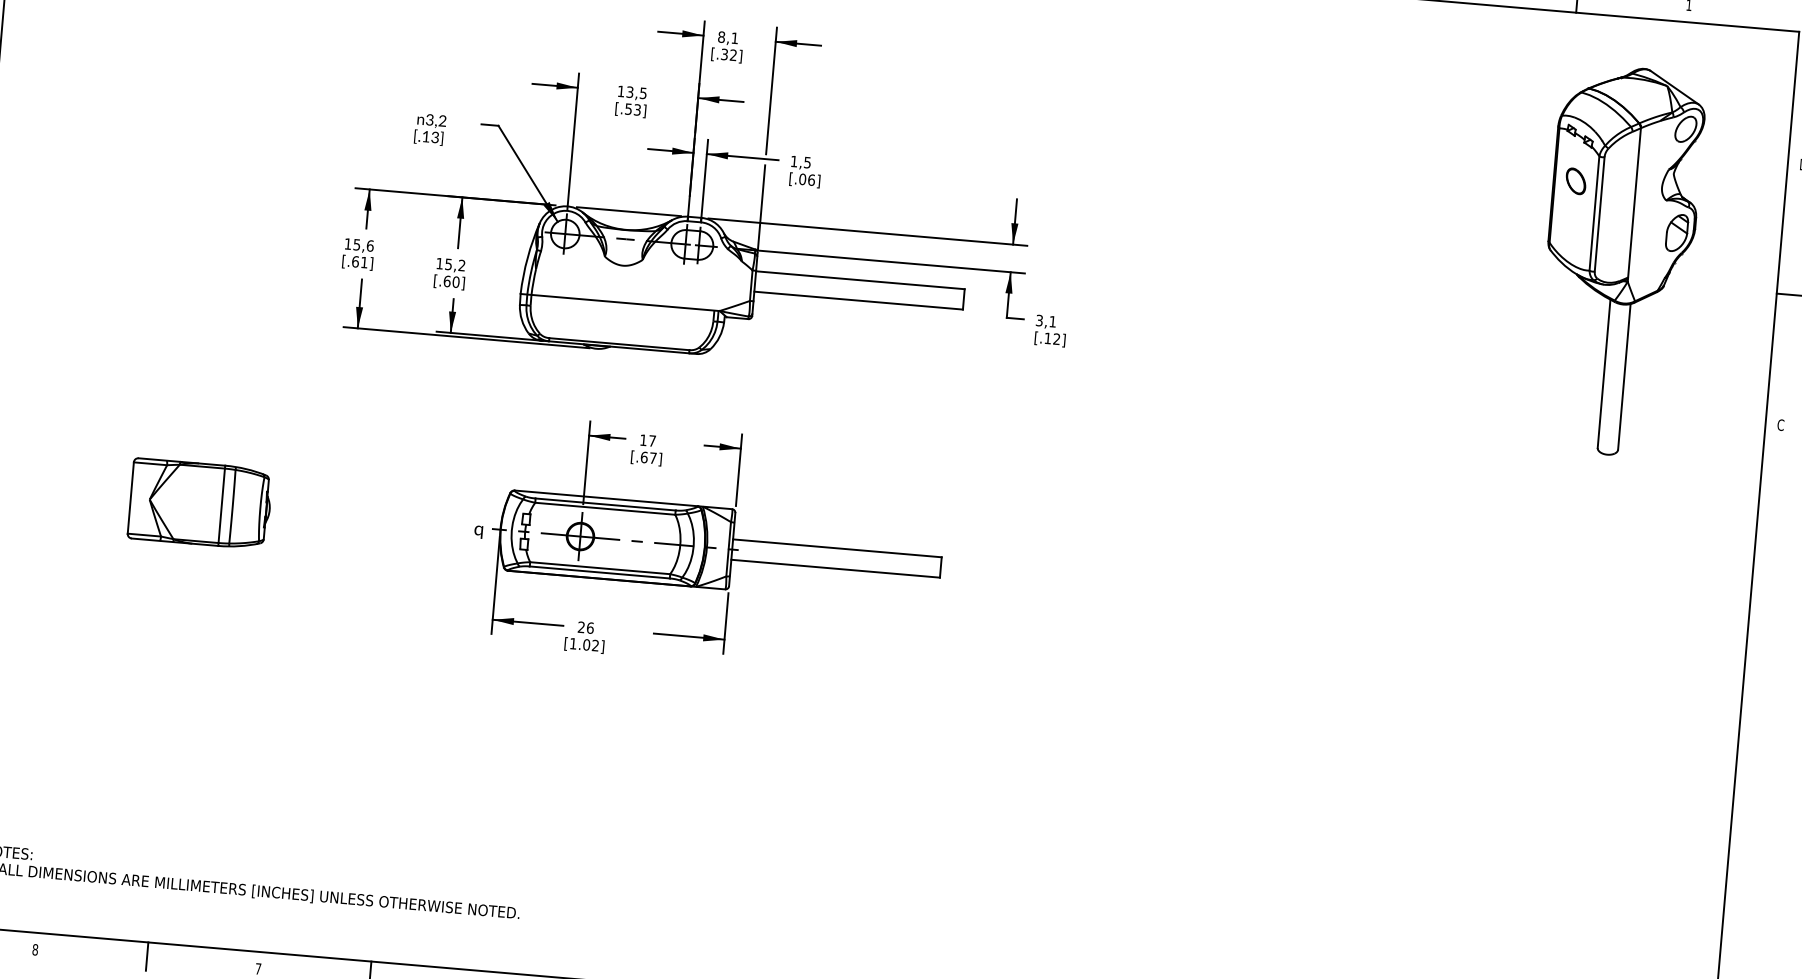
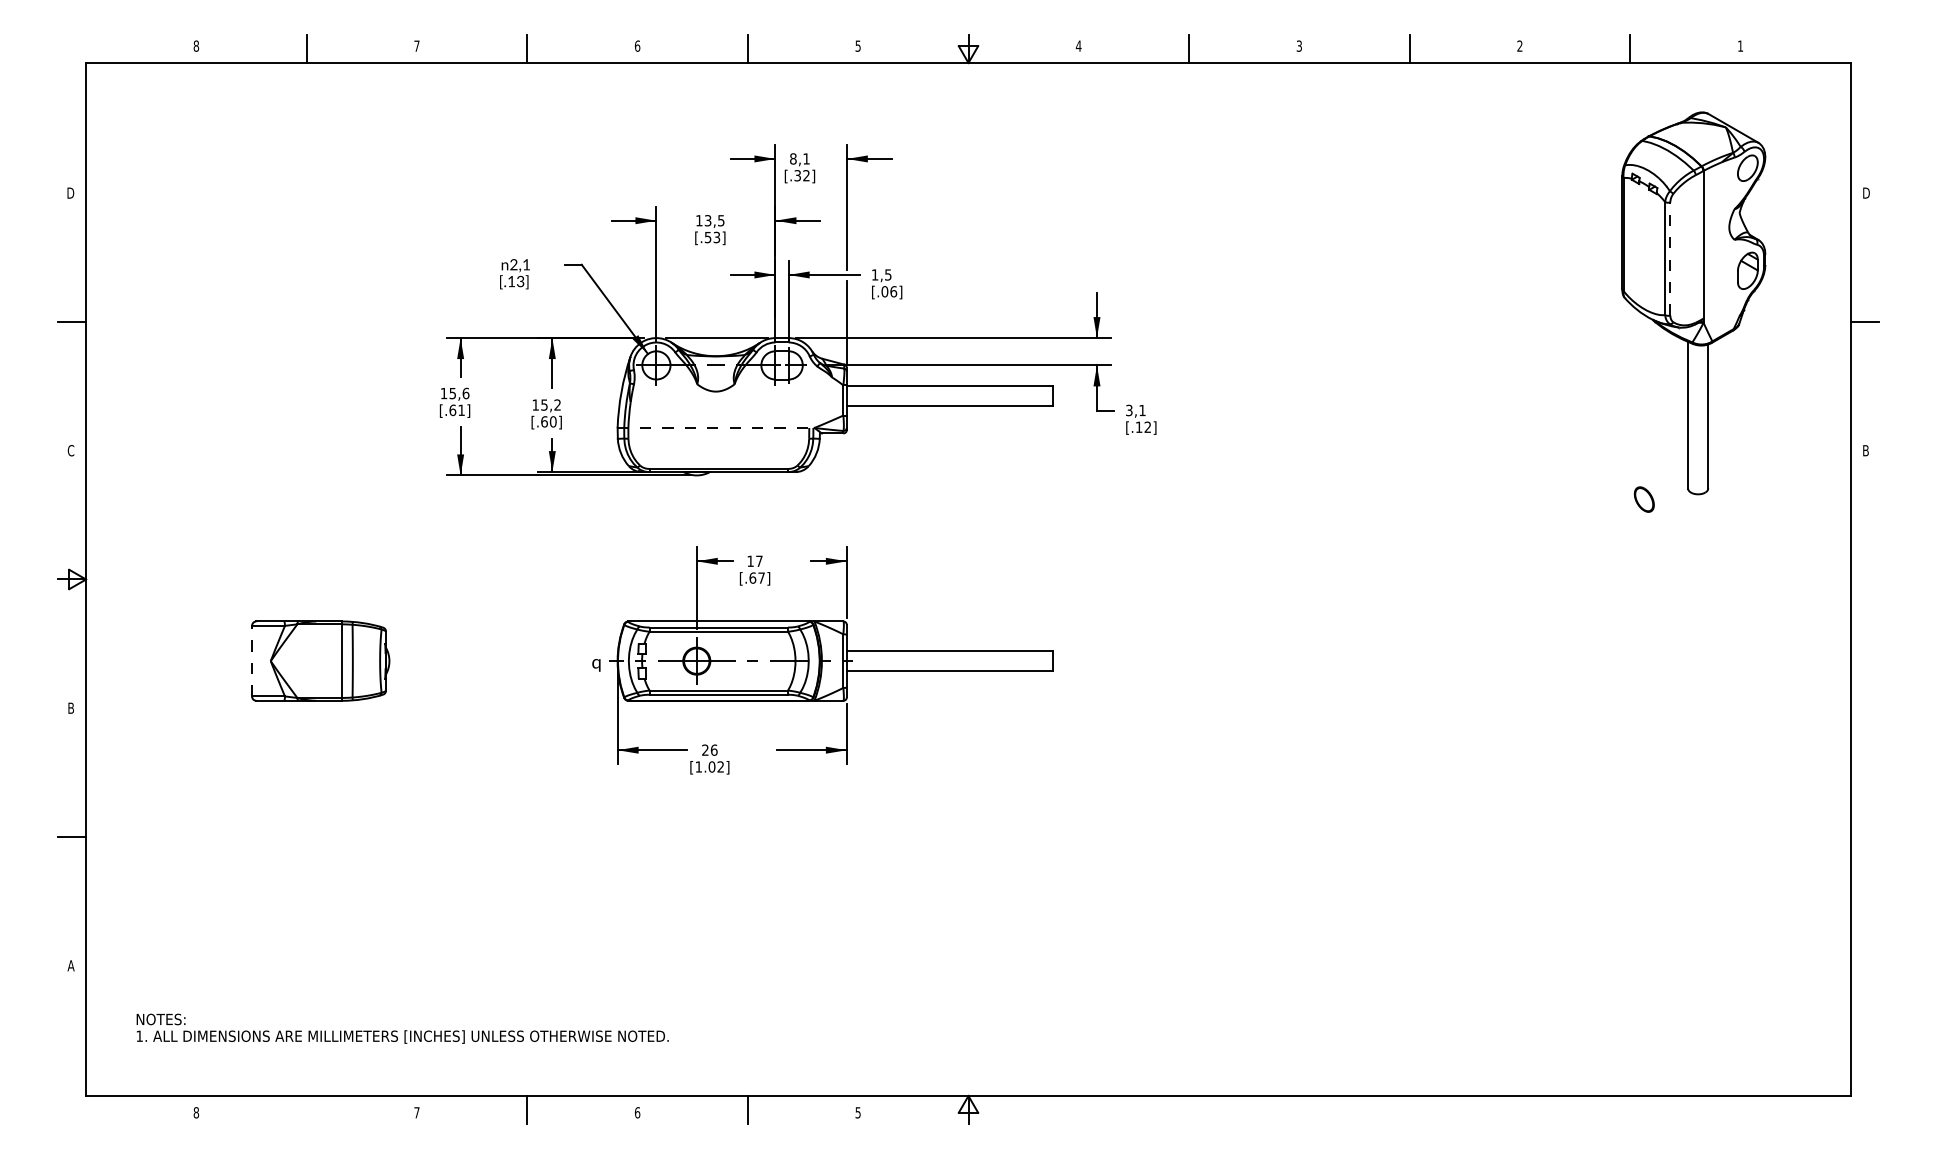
text: (436, 120) -> (520, 264), 3,2 -> 2,1
part: (1575, 181) -> (1643, 499), moved
line: (1599, 214) -> (1670, 259), solid -> dashed
line: (620, 303) -> (716, 428), solid -> dashed
text: (1780, 424) -> (1865, 450), C -> B
line: (131, 497) -> (252, 660), solid -> dashed
line: (146, 956) -> (306, 1109), removed

